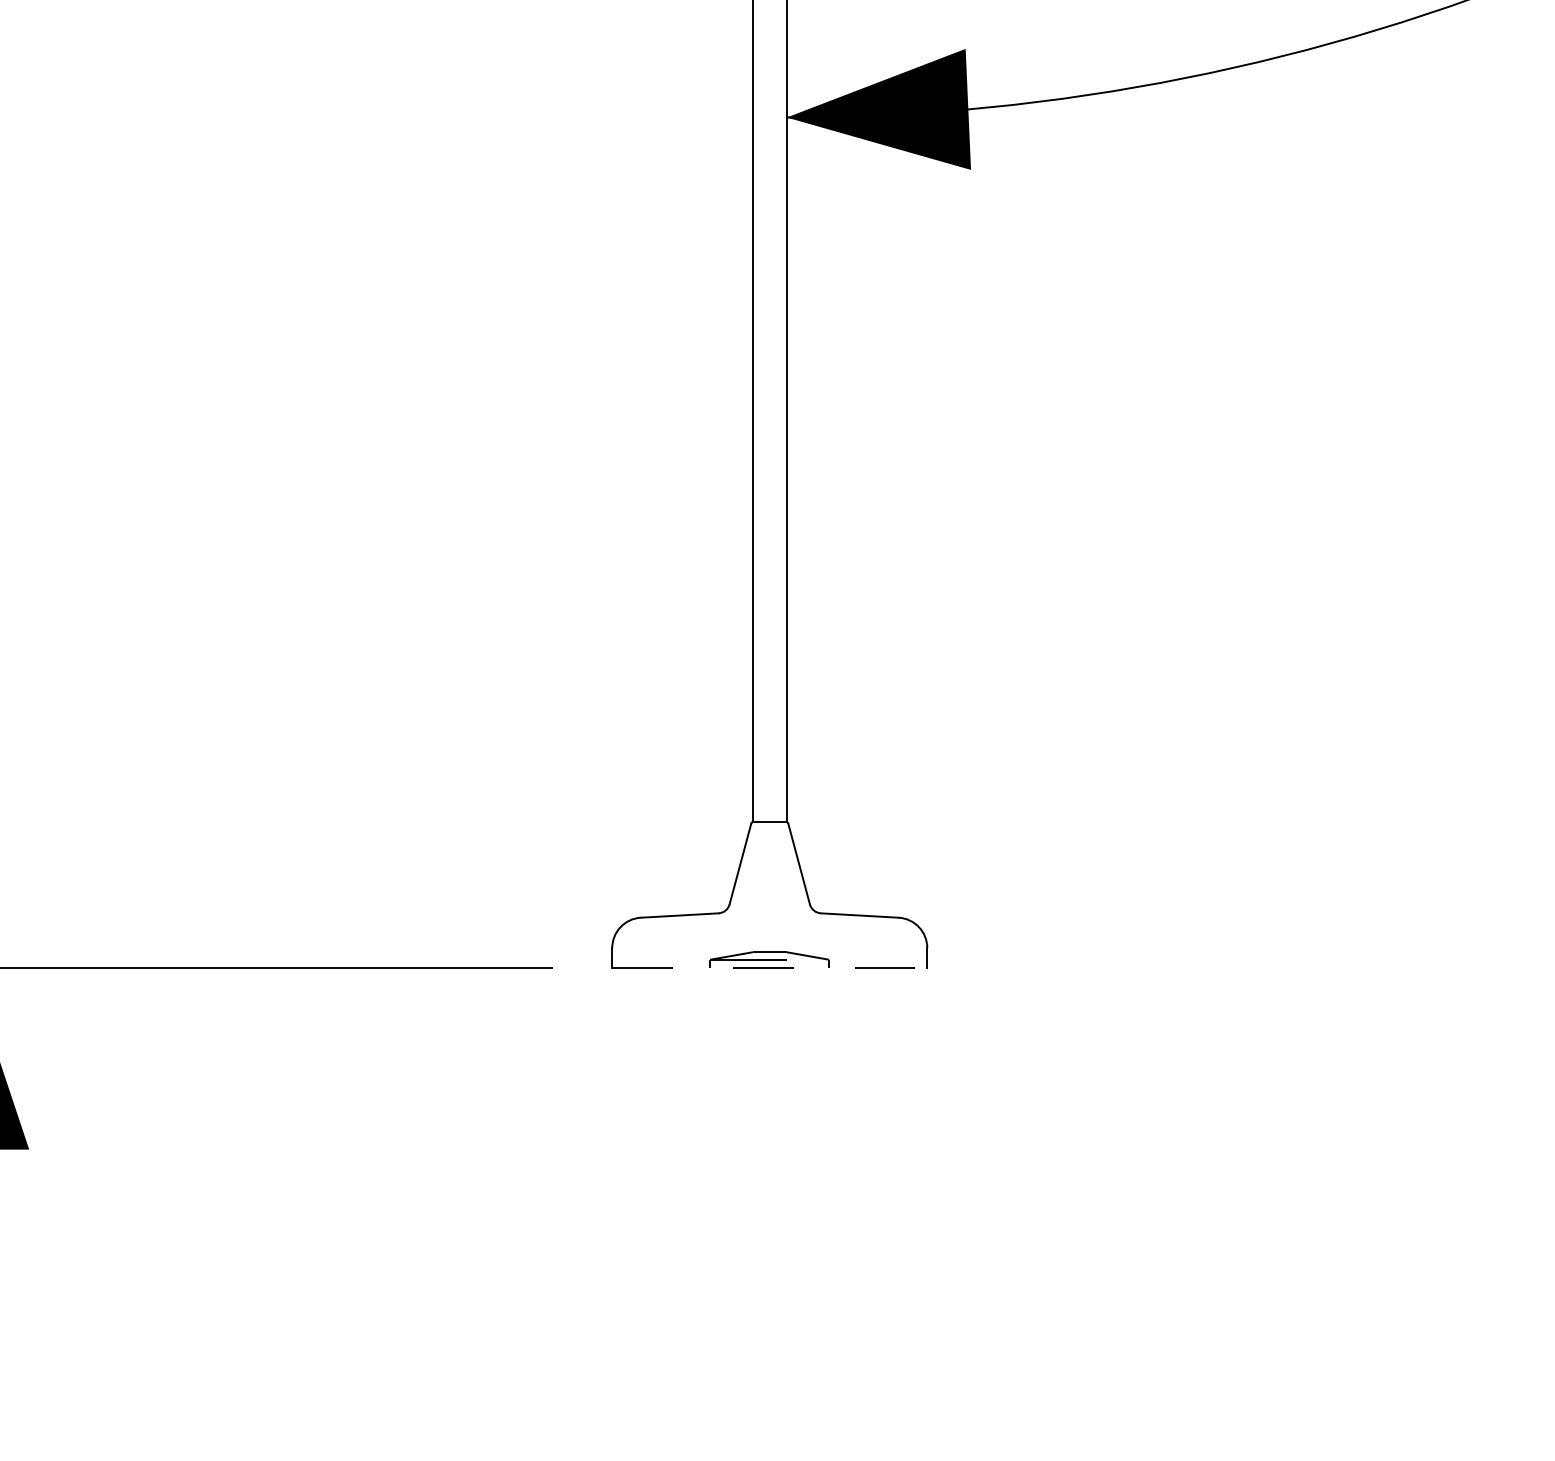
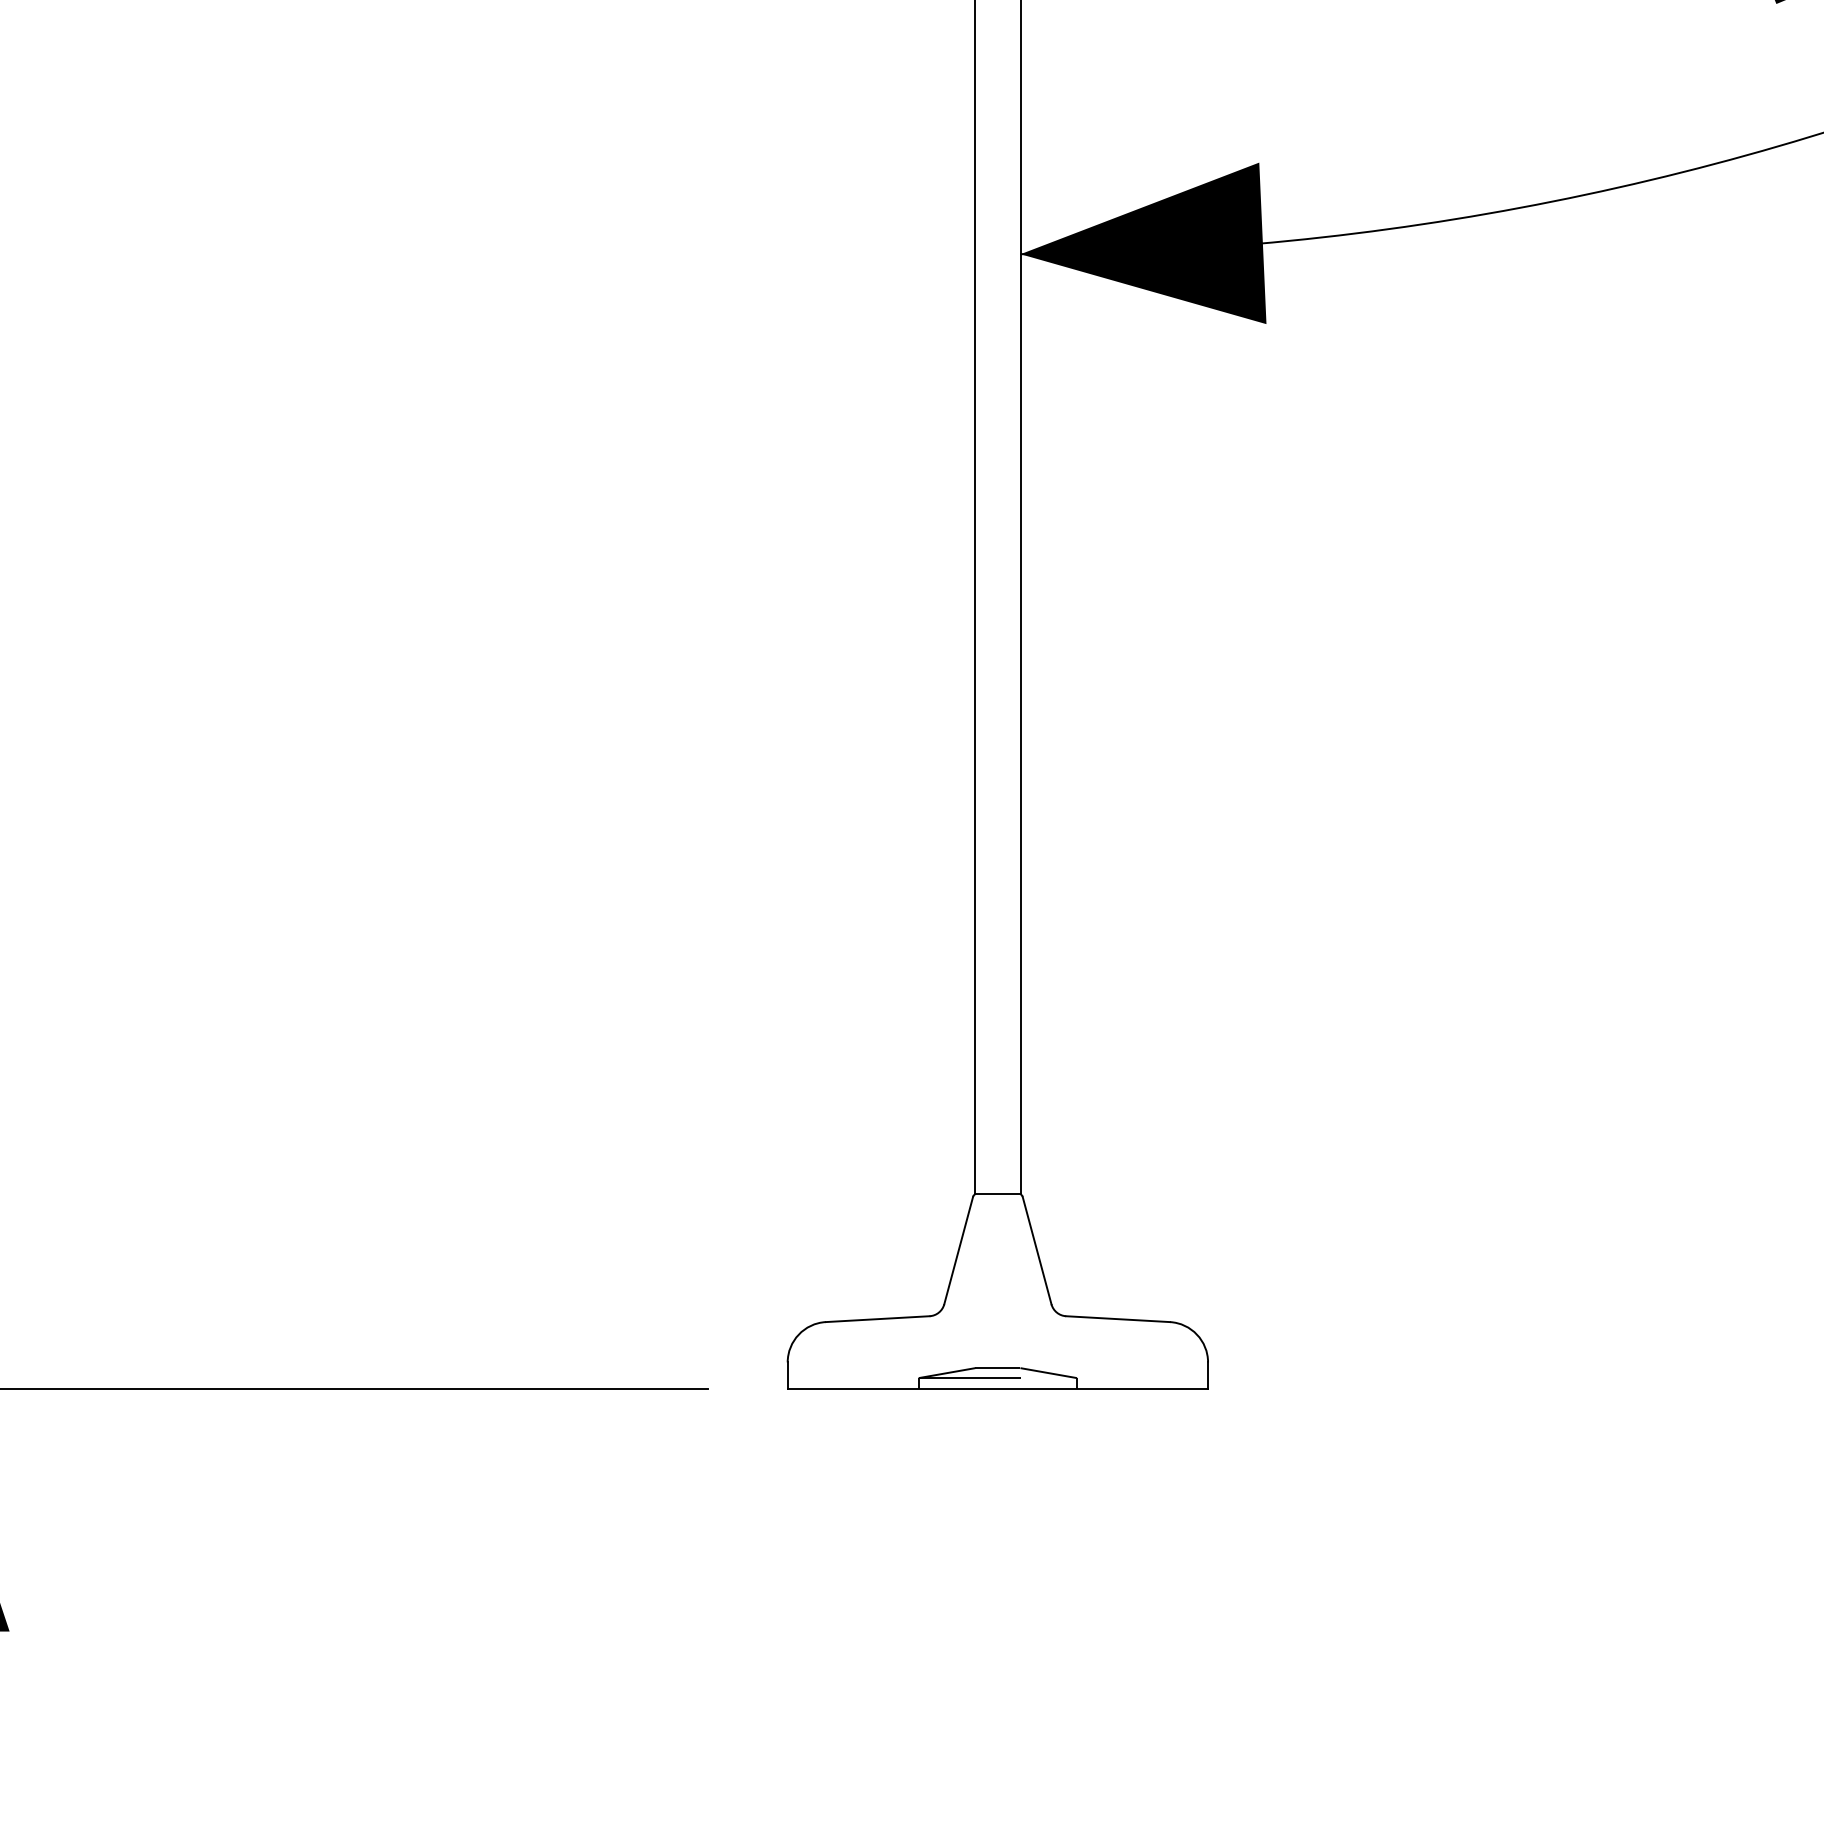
line: (769, 967) -> (997, 1388), dashed -> solid

